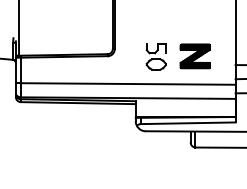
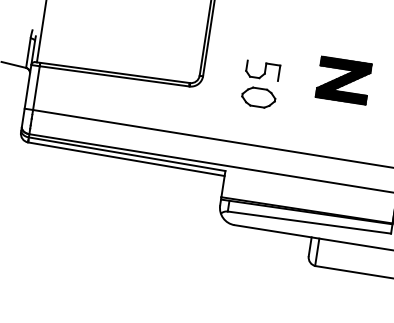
part: (155, 56) -> (259, 83), moved
part: (194, 56) -> (342, 80), moved

